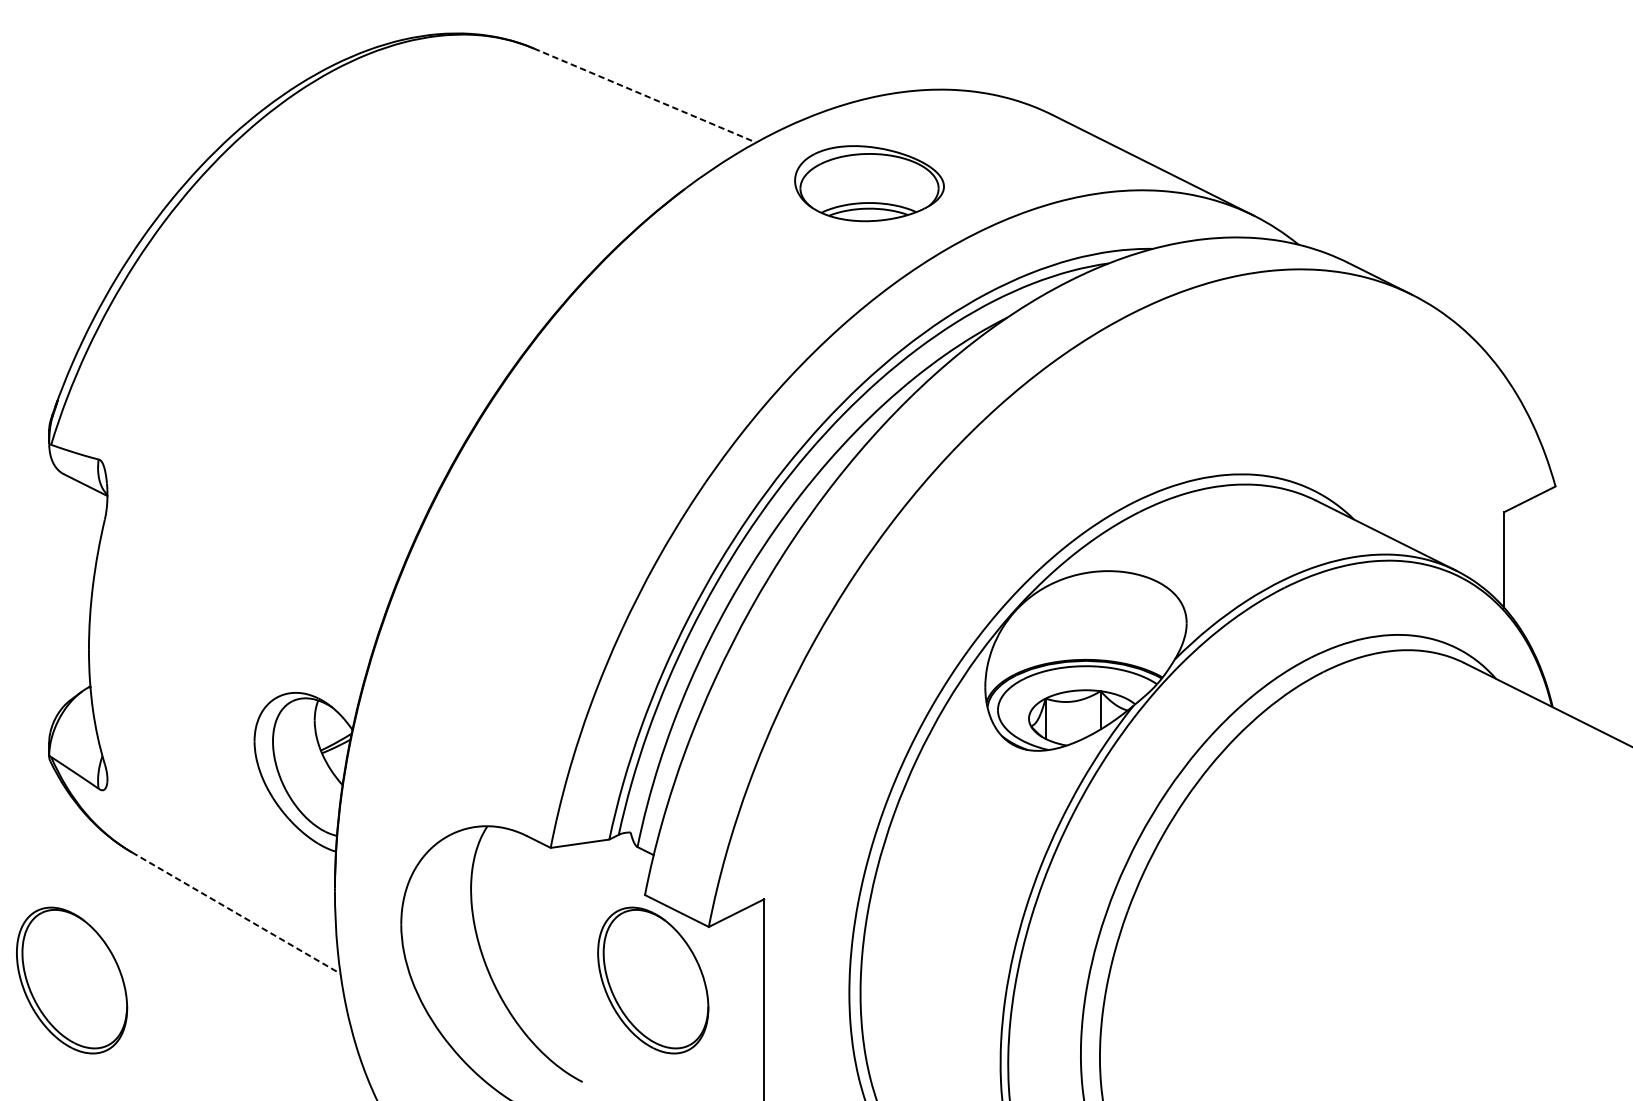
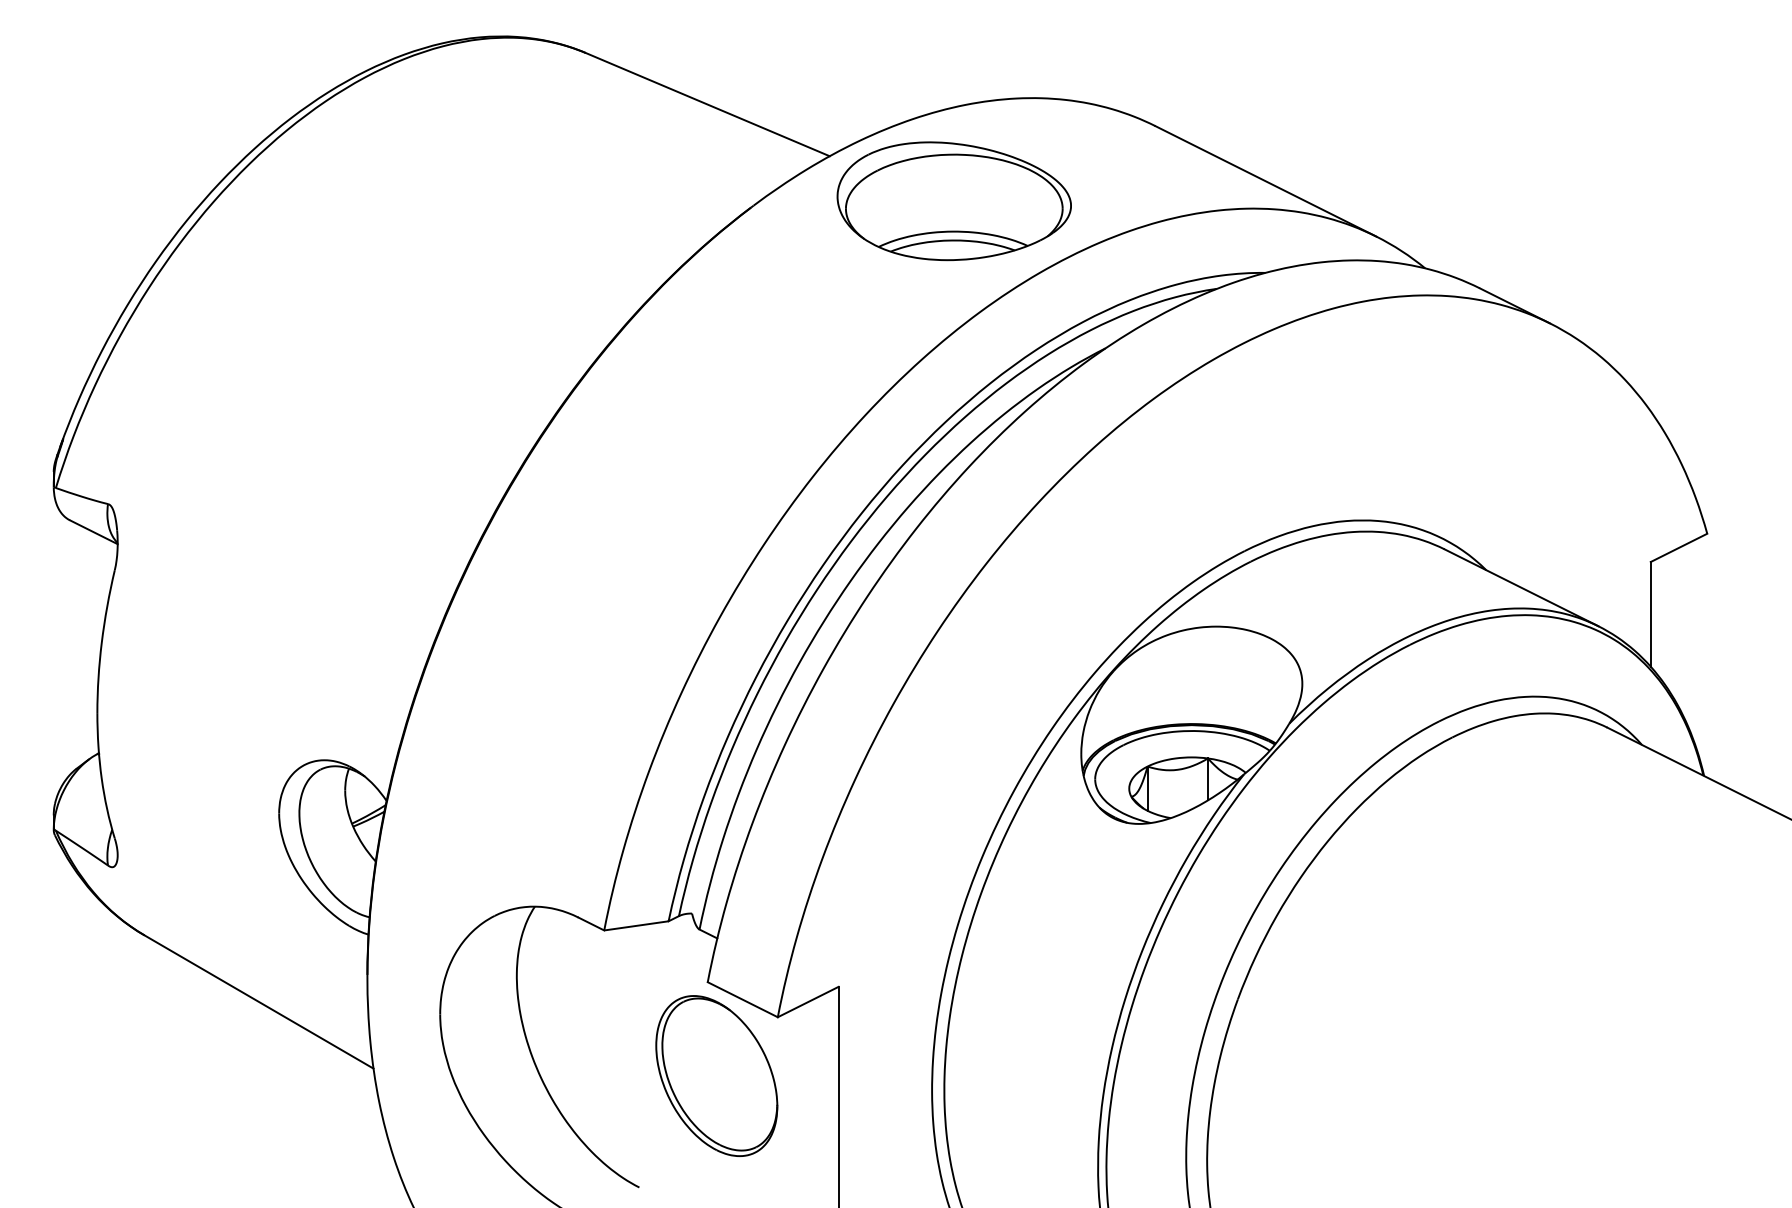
line: (645, 95) -> (708, 104), dashed -> solid
part: (868, 183) -> (953, 201), size x1.43
line: (236, 913) -> (259, 1002), dashed -> solid
part: (71, 980) -> (78, 1075), removed

